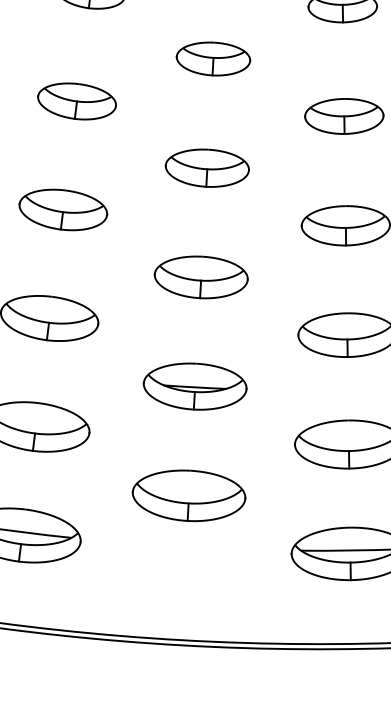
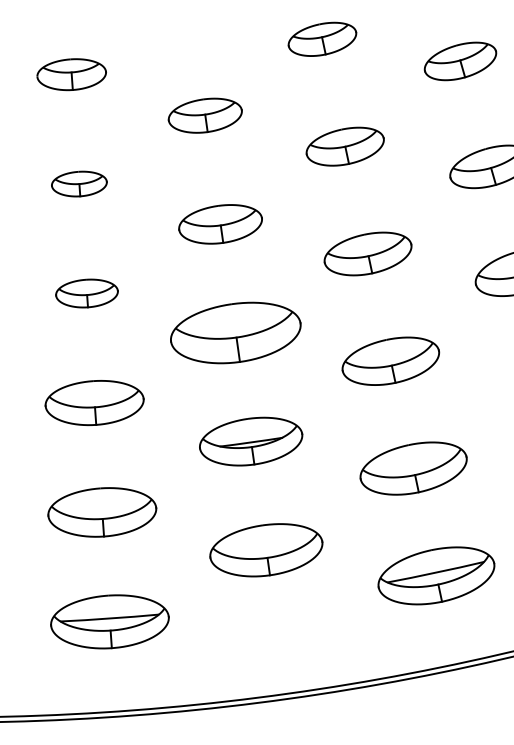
part: (77, 100) -> (79, 183), size x0.7
part: (62, 209) -> (86, 293), size x0.7
part: (200, 276) -> (235, 332), size x1.4

